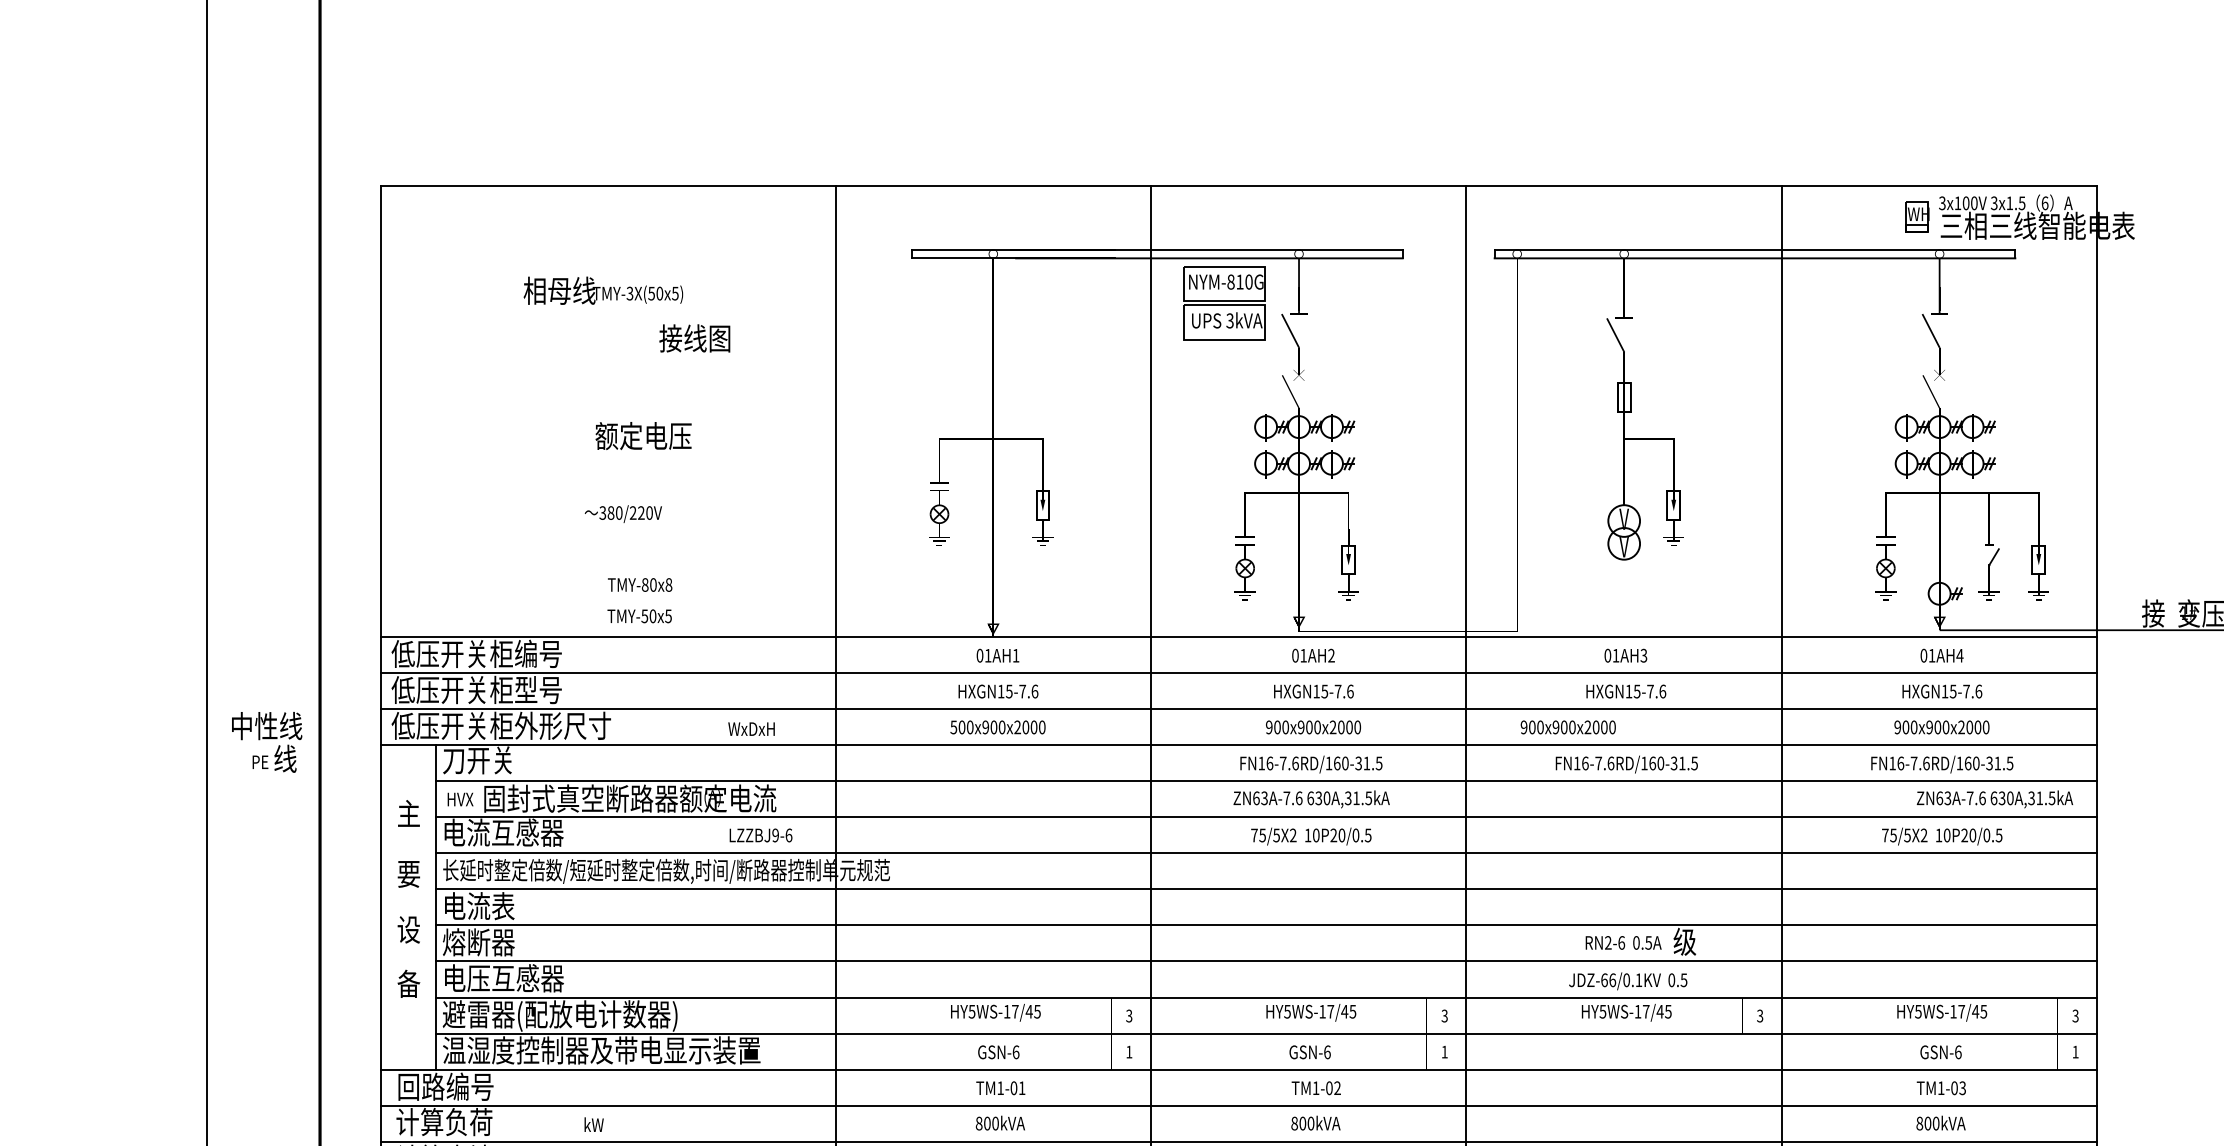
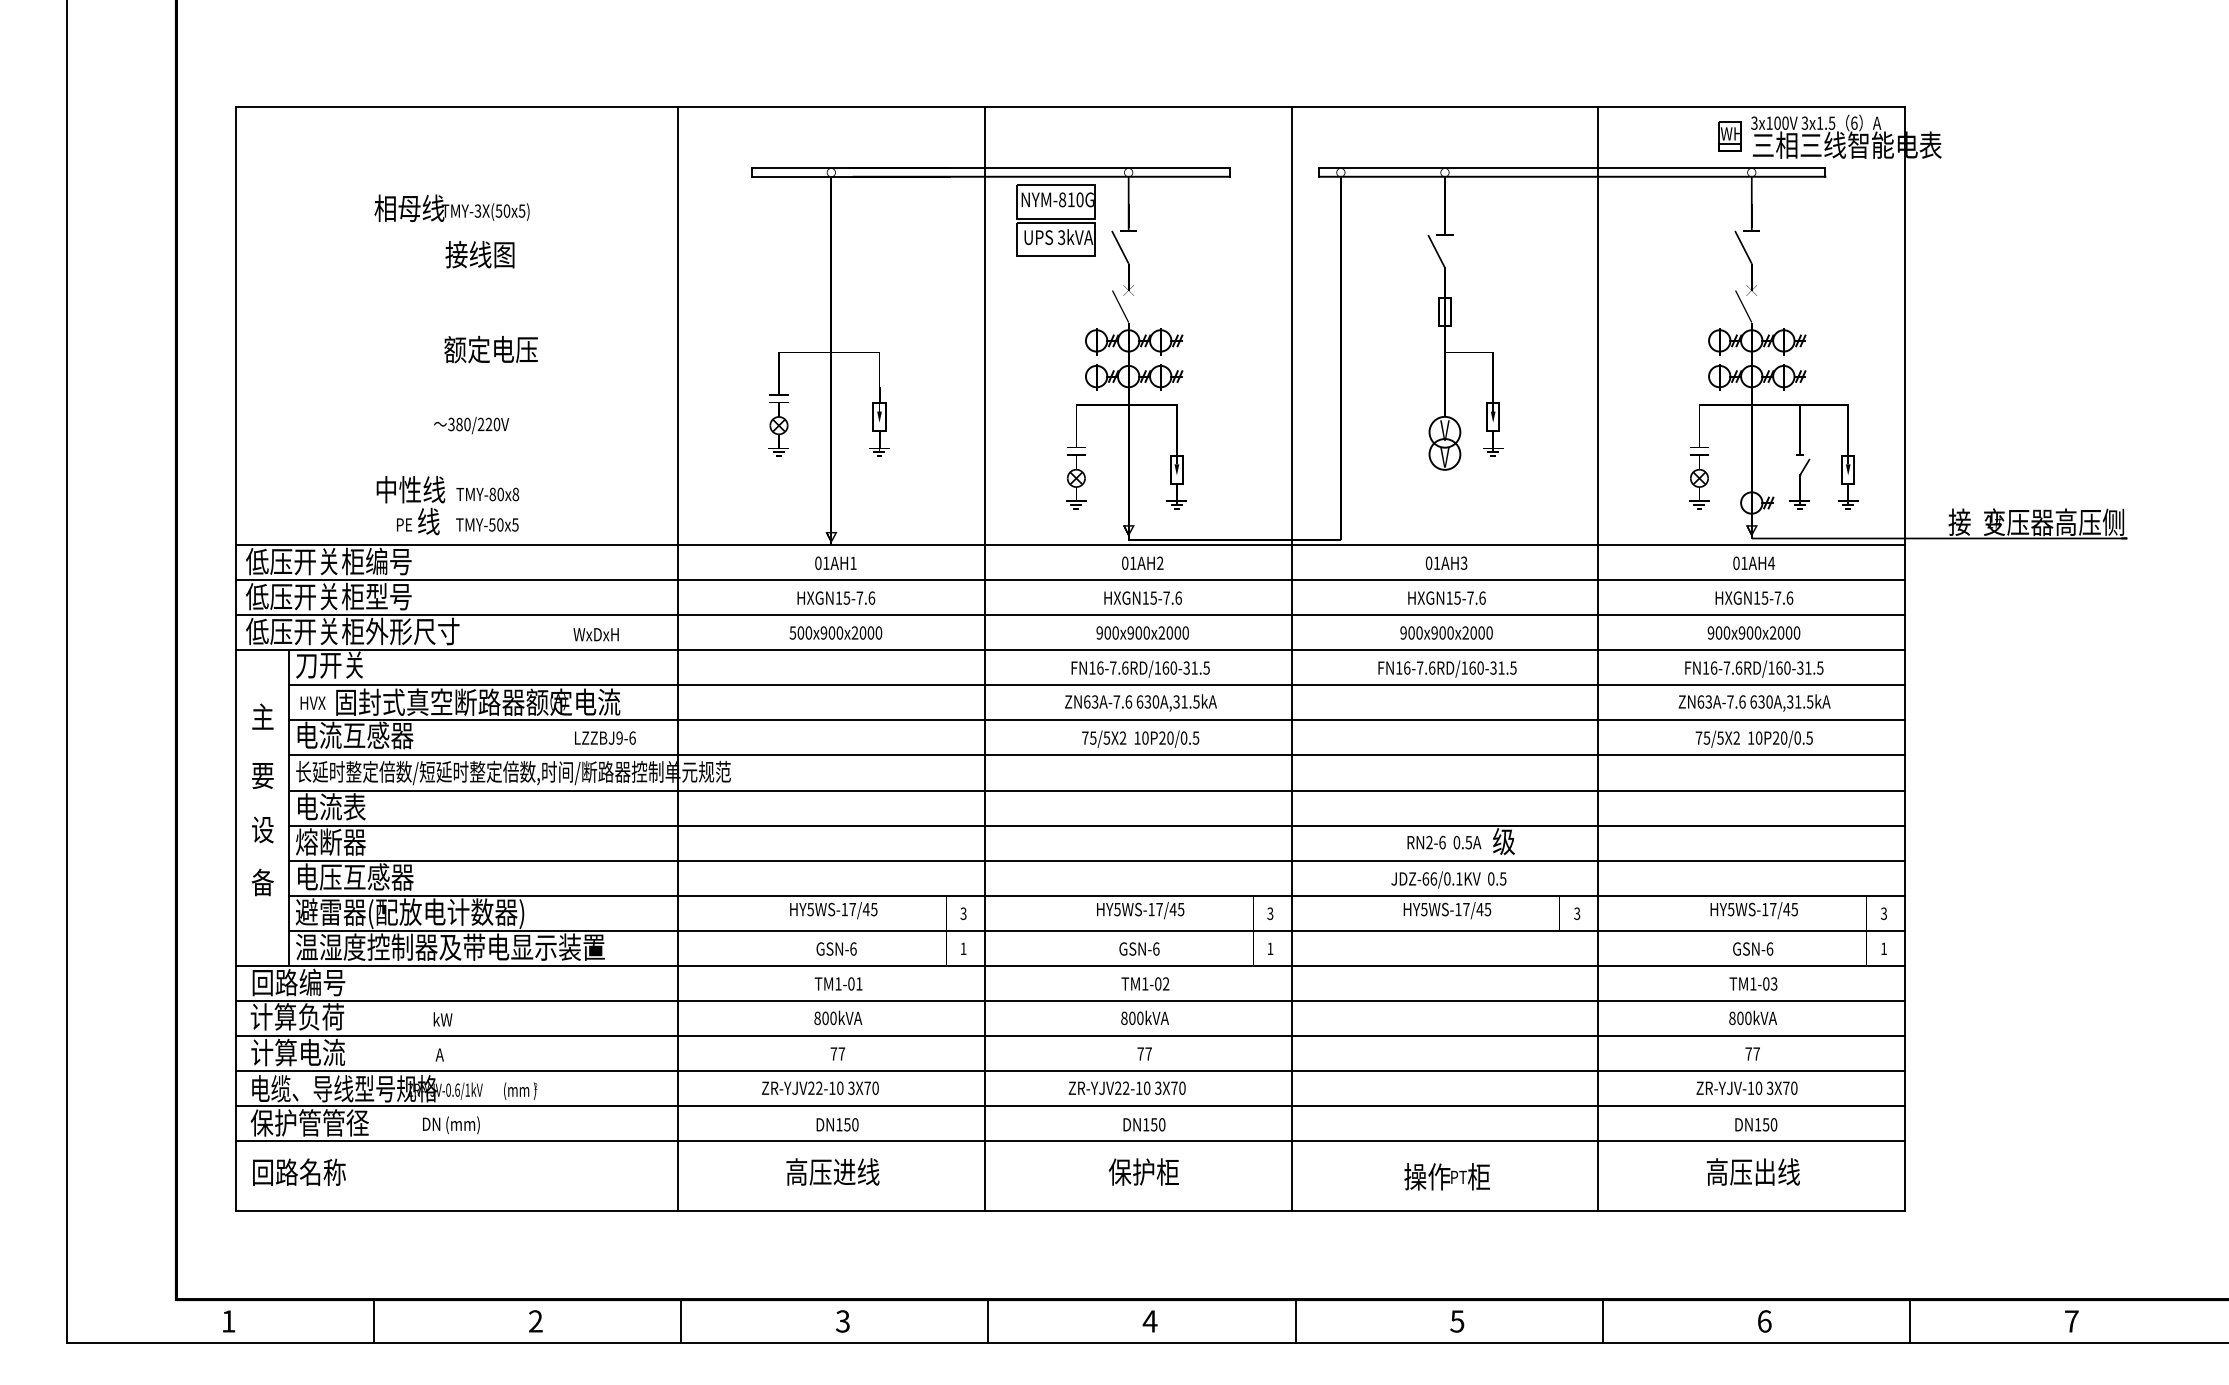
text: (694, 338) -> (479, 254), moved
text: (1568, 726) -> (1446, 632), moved
text: (266, 742) -> (410, 505), moved
text: (1994, 798) -> (1754, 702), moved

